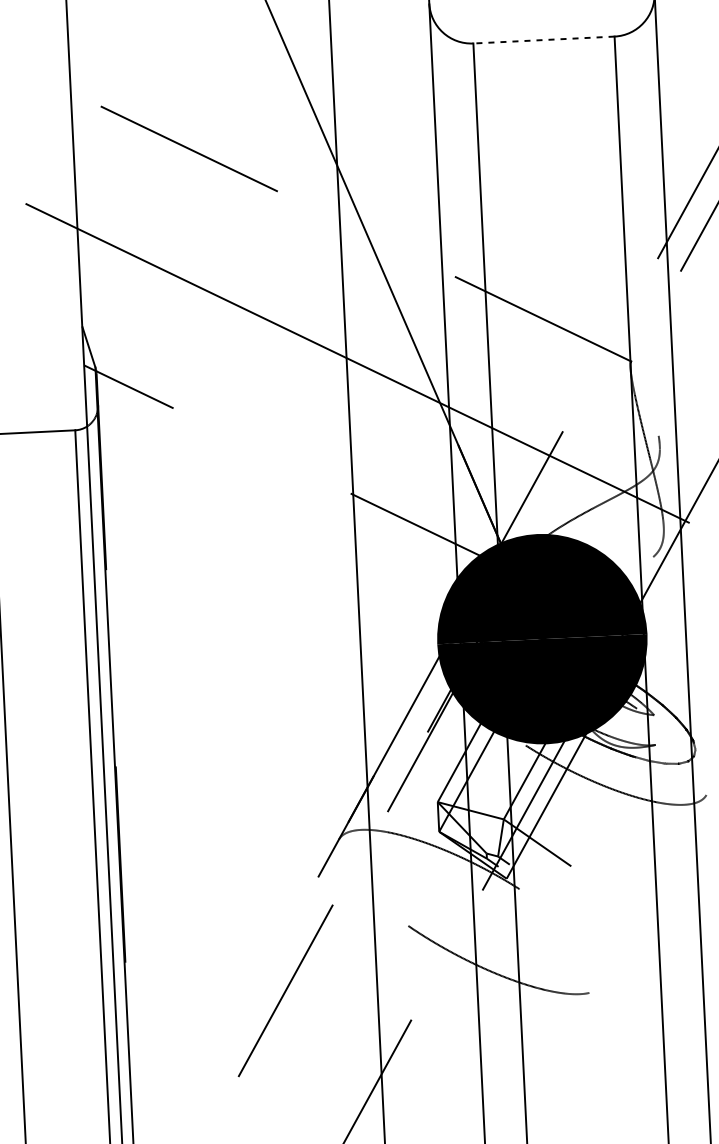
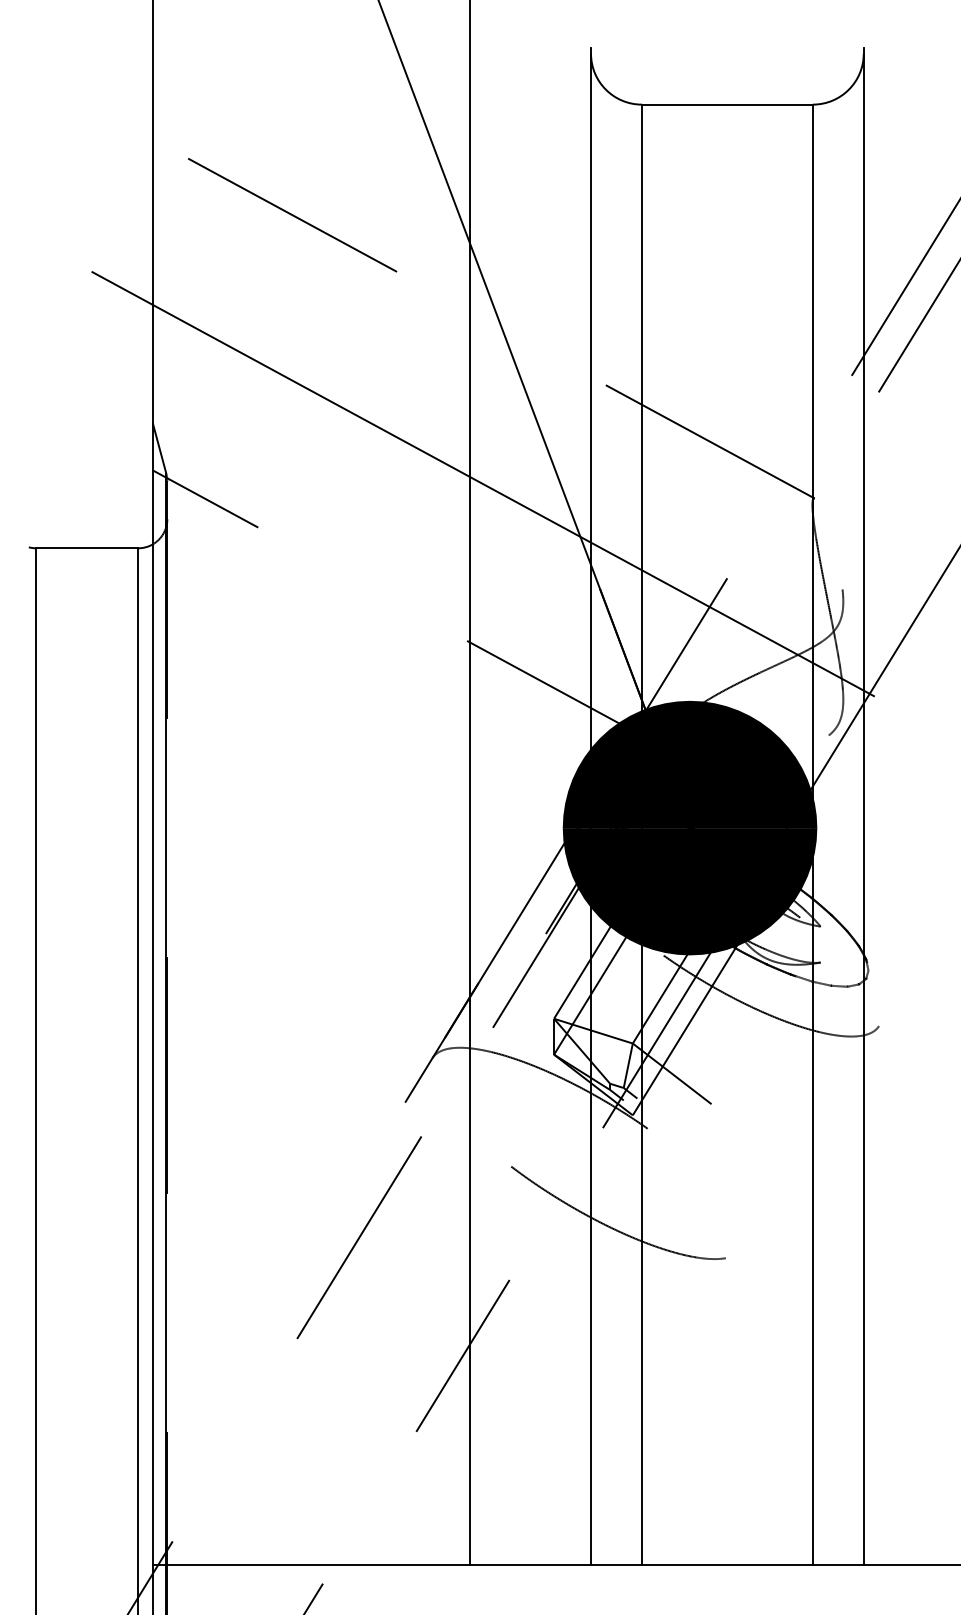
line: (543, 39) -> (726, 104), dashed -> solid

